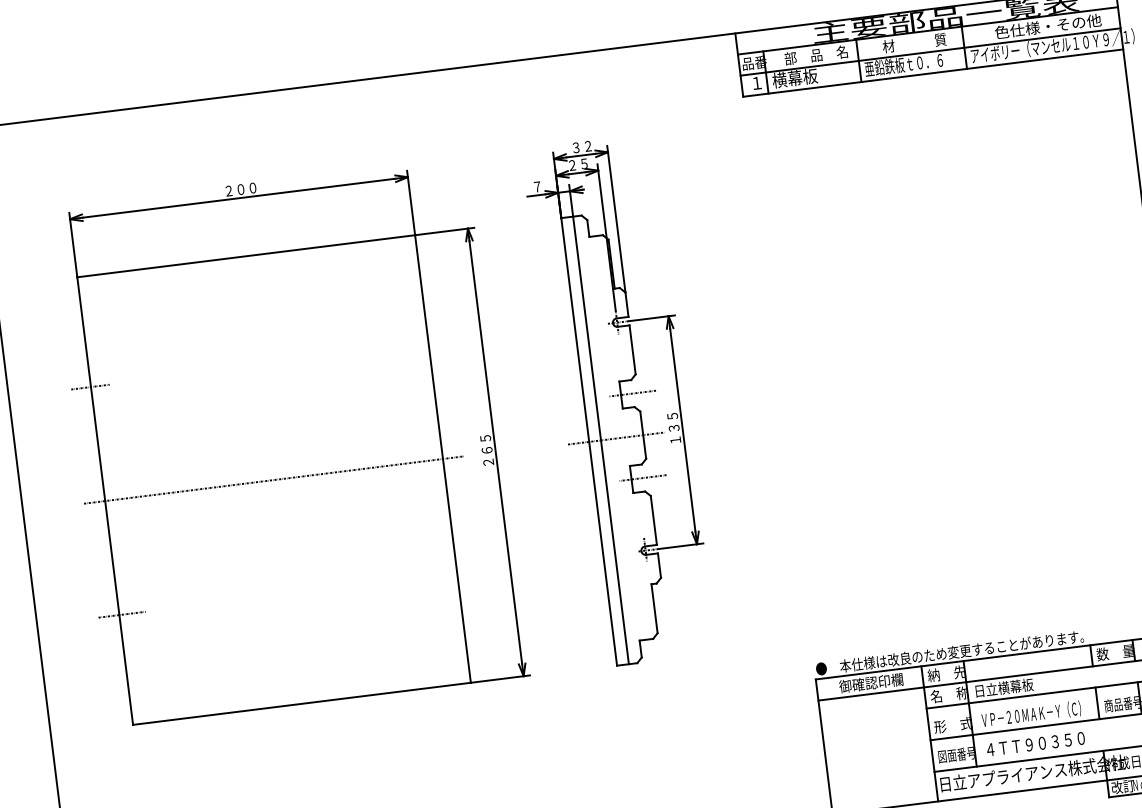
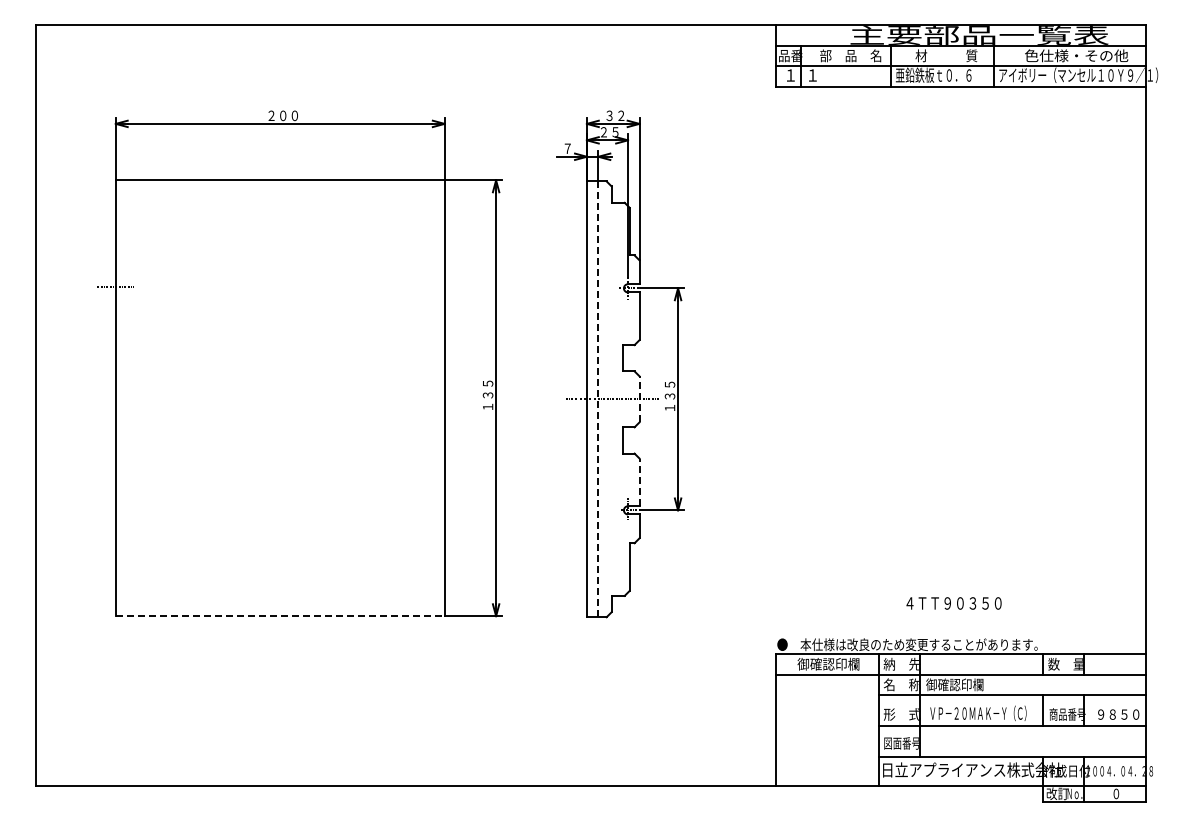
text: (794, 77) -> (827, 74), 横幕板 -> １
line: (632, 393) -> (634, 358), removed
line: (643, 434) -> (639, 398), solid -> dashed
line: (601, 440) -> (598, 399), solid -> dashed
text: (487, 455) -> (487, 400), ２６５ -> １３５
line: (643, 478) -> (634, 440), removed
line: (274, 480) -> (280, 398), removed
line: (653, 520) -> (639, 482), solid -> dashed
line: (122, 614) -> (118, 509), removed
text: (1003, 687) -> (954, 684), 日立横幕板 -> 御確認印欄
line: (302, 704) -> (280, 616), solid -> dashed
text: (1035, 744) -> (953, 603), moved

